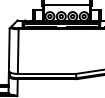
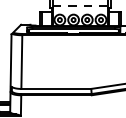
line: (67, 5) -> (81, 6), solid -> dashed

